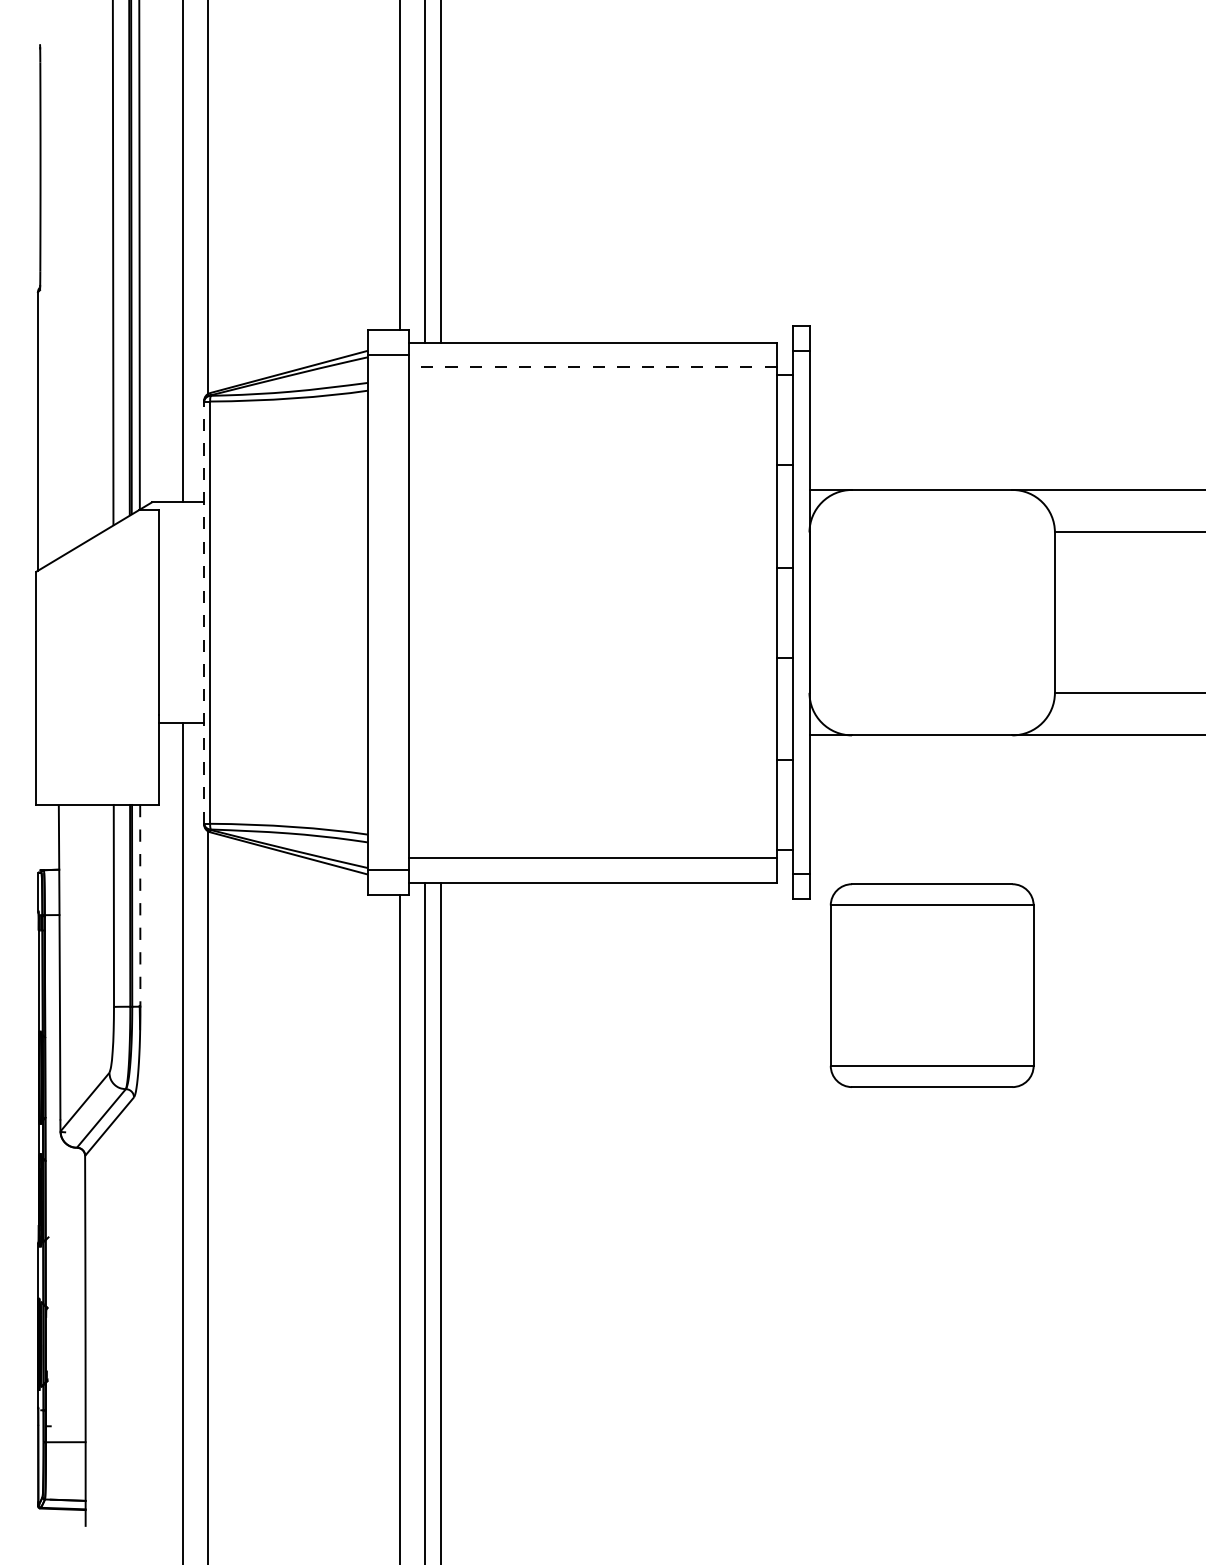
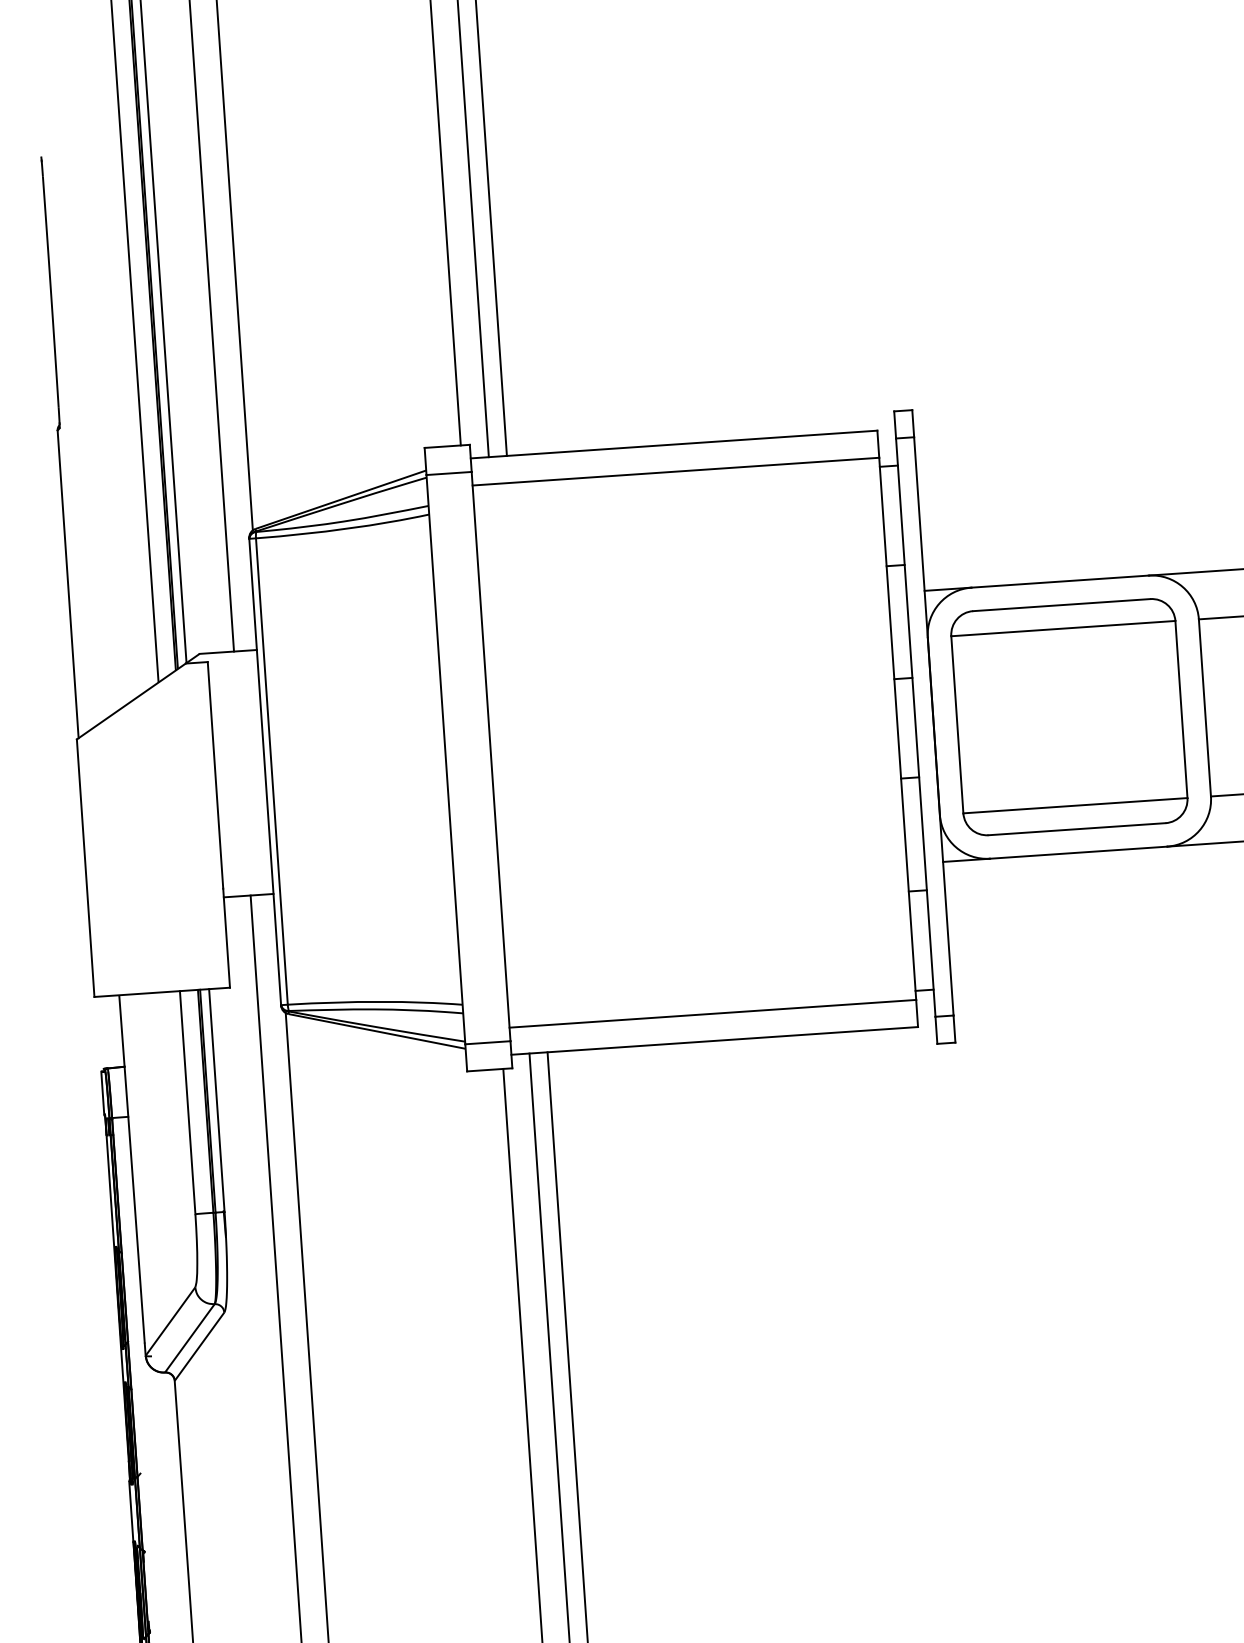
line: (592, 367) -> (675, 471), dashed -> solid
line: (204, 612) -> (265, 771), dashed -> solid
line: (140, 905) -> (217, 1100), dashed -> solid
part: (931, 985) -> (1068, 717), moved

